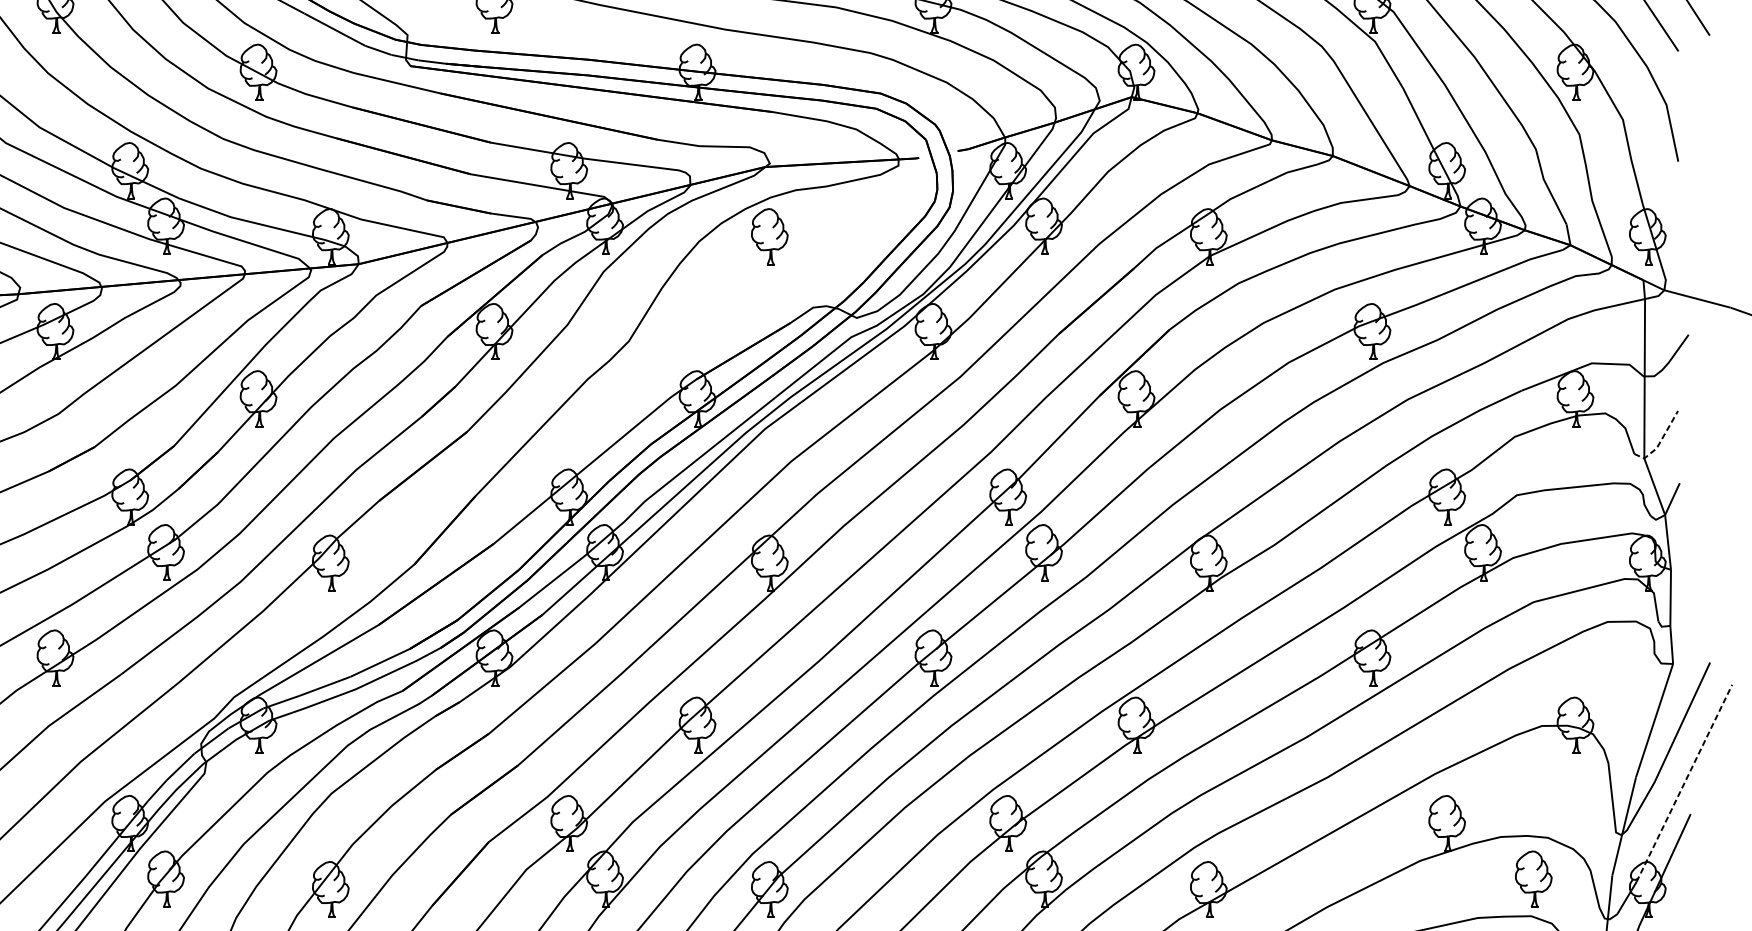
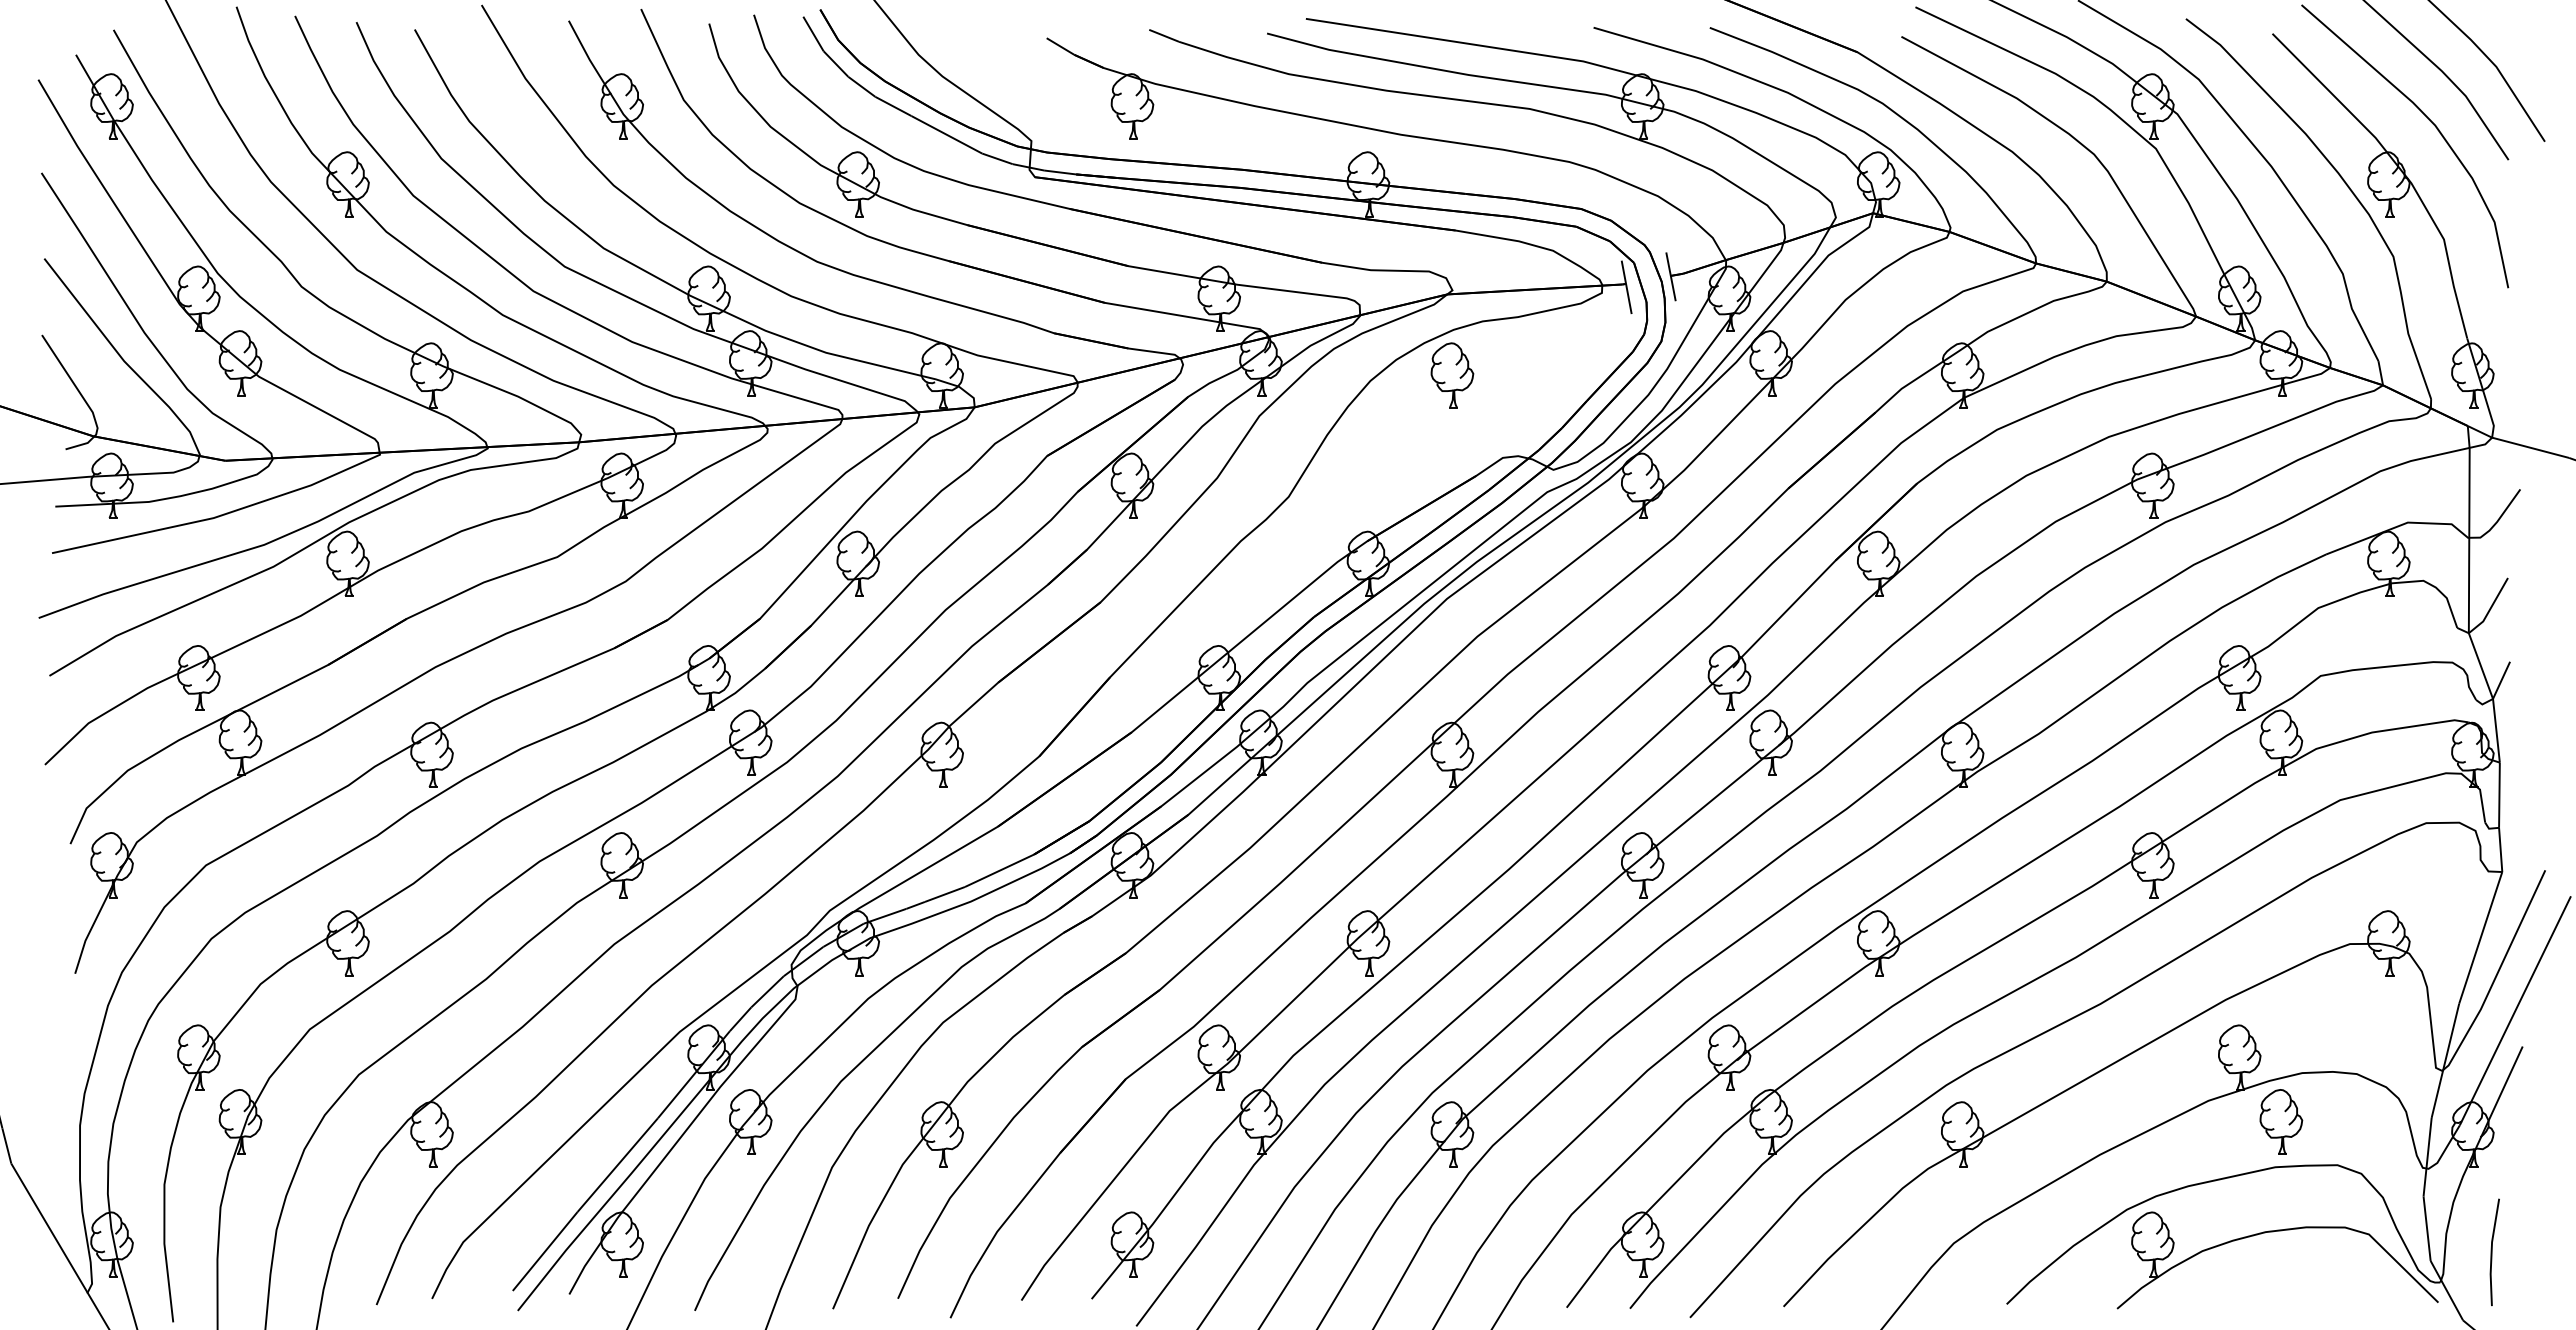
line: (957, 151) -> (1670, 276), added
line: (919, 161) -> (1626, 287), added
line: (1660, 442) -> (2487, 614), dashed -> solid
line: (1684, 783) -> (2515, 1010), dashed -> solid
part: (1533, 878) -> (2281, 1121), moved

